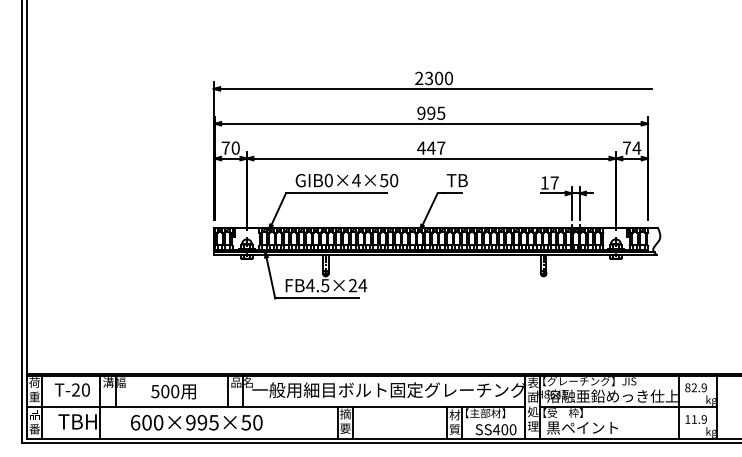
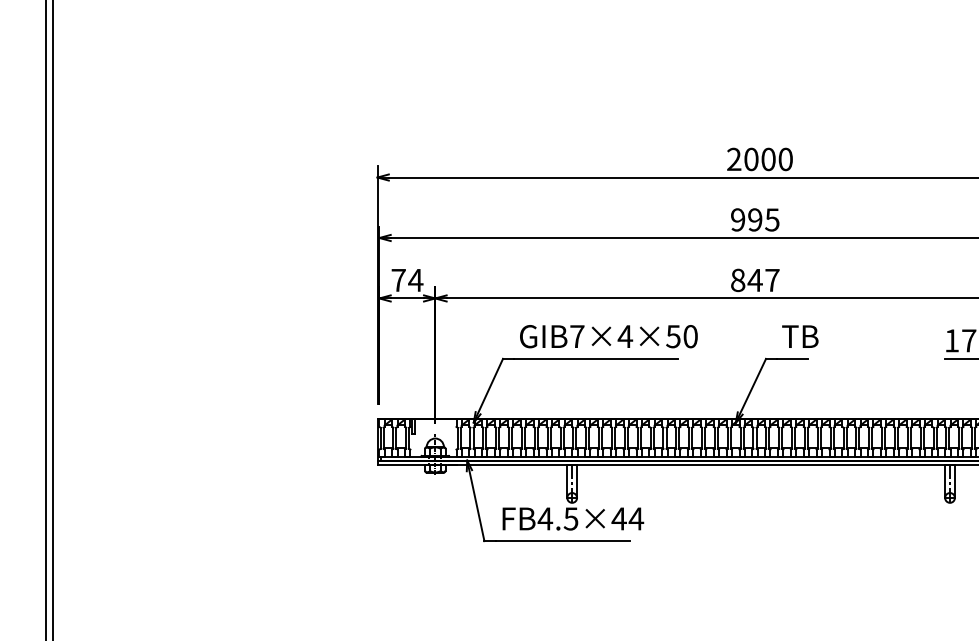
text: (429, 78) -> (752, 159), 2300 -> 2000
text: (235, 147) -> (415, 279), 70 -> 74
text: (421, 147) -> (738, 279), 447 -> 847
text: (328, 180) -> (576, 336), GIB0×4×50 -> GIB7×4×50
text: (352, 285) -> (618, 518), FB4.5×24 -> FB4.5×44

